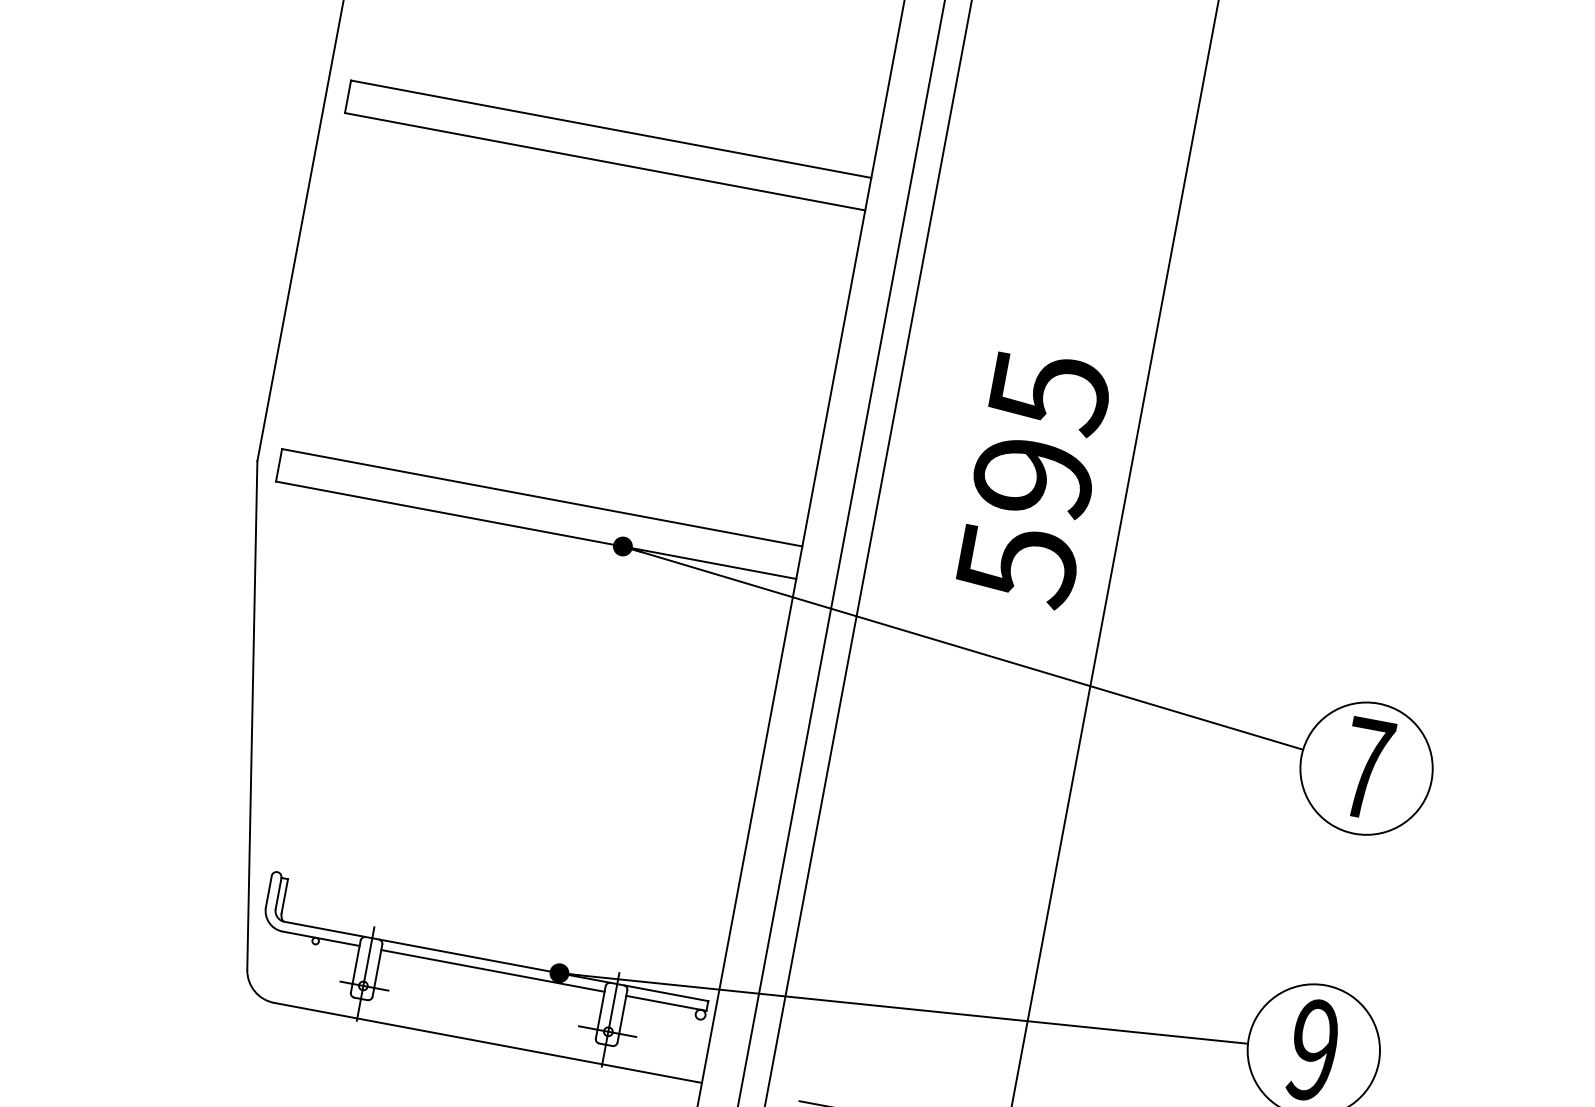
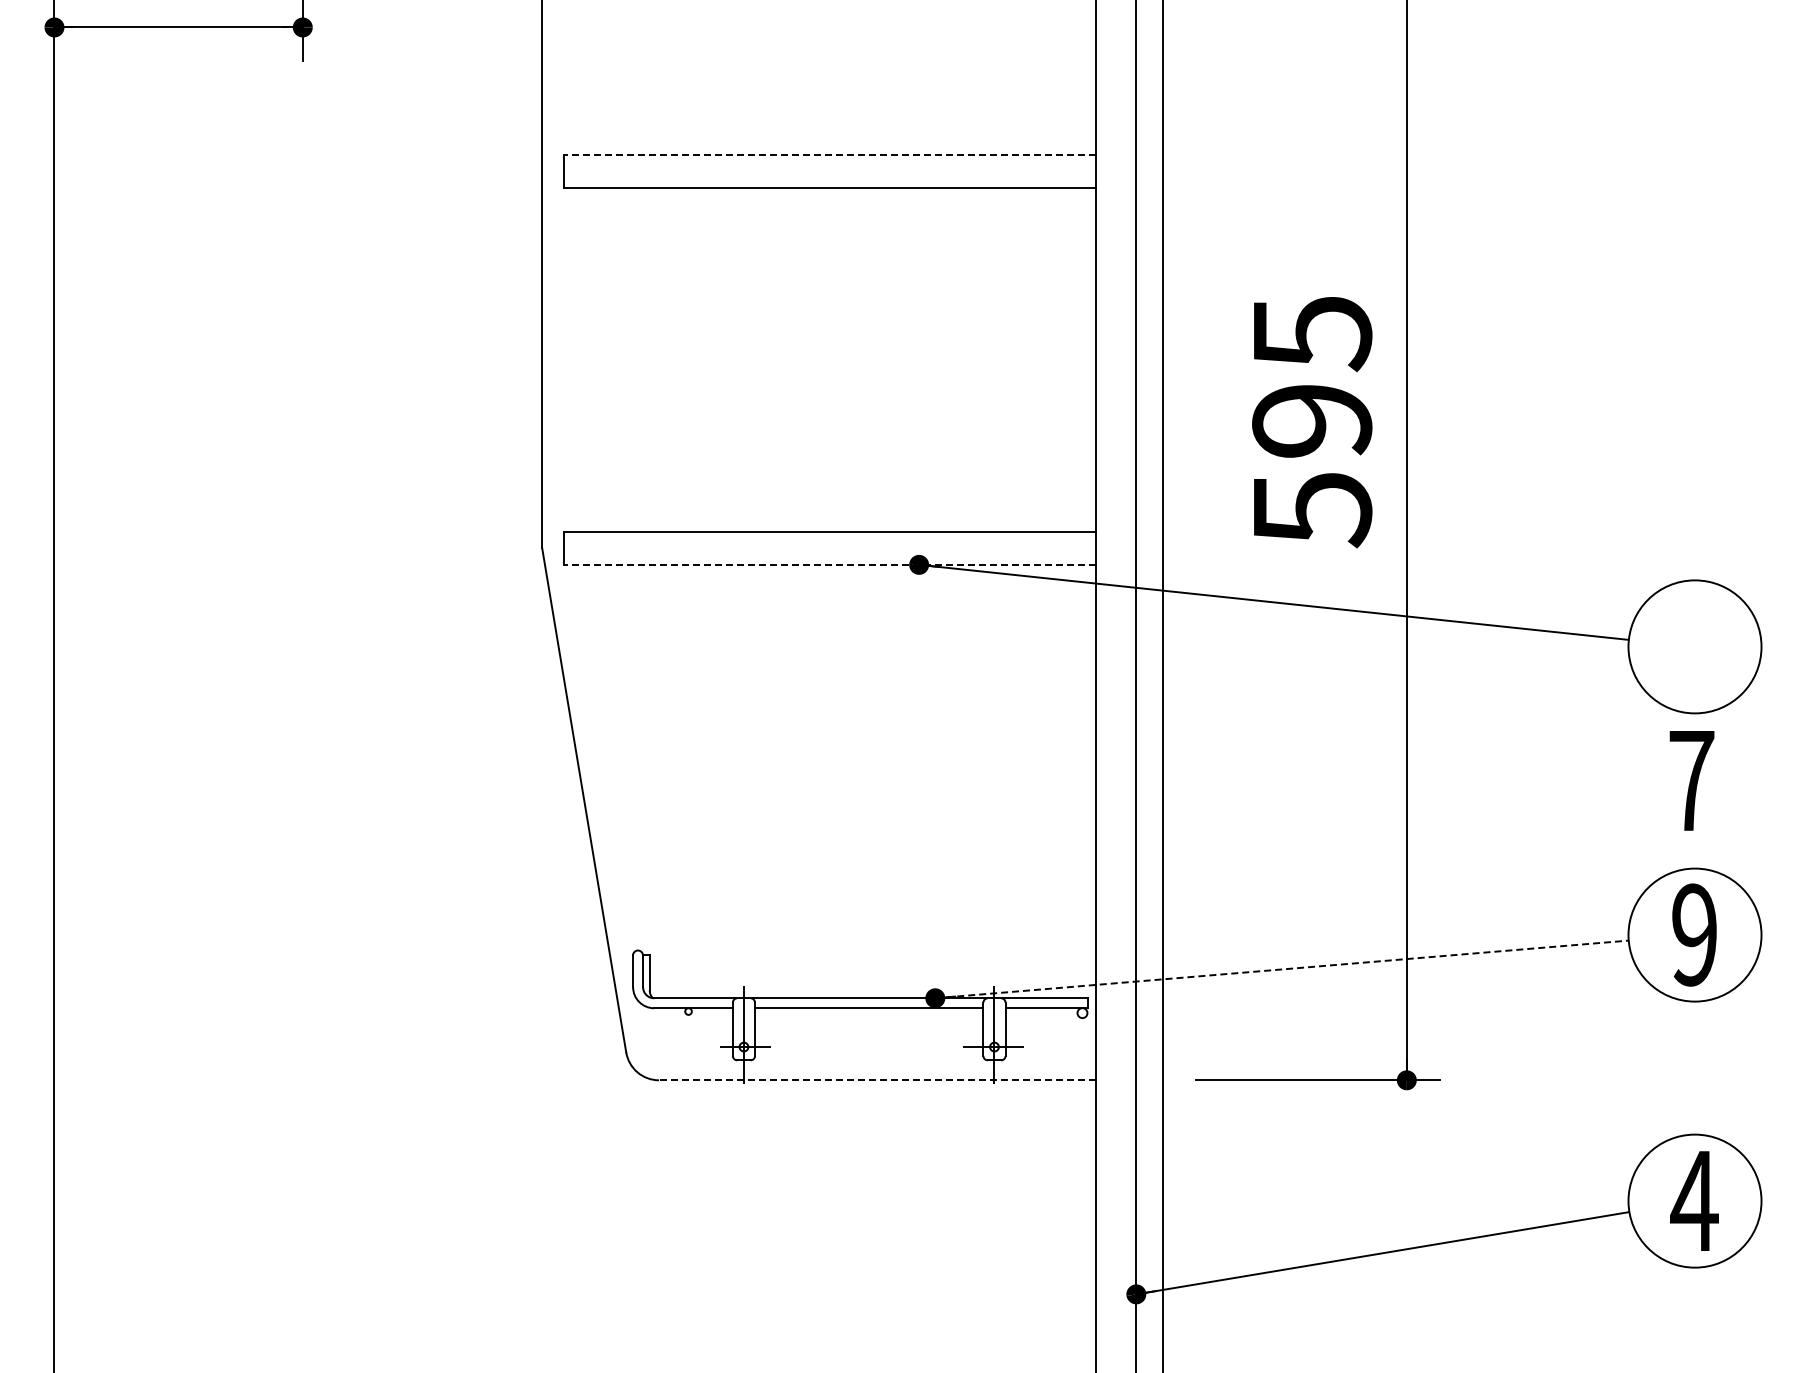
line: (610, 128) -> (829, 154), solid -> dashed
line: (535, 529) -> (829, 564), solid -> dashed
text: (1366, 768) -> (1691, 780), moved
line: (904, 1008) -> (1282, 969), solid -> dashed
line: (487, 1043) -> (877, 1080), solid -> dashed

